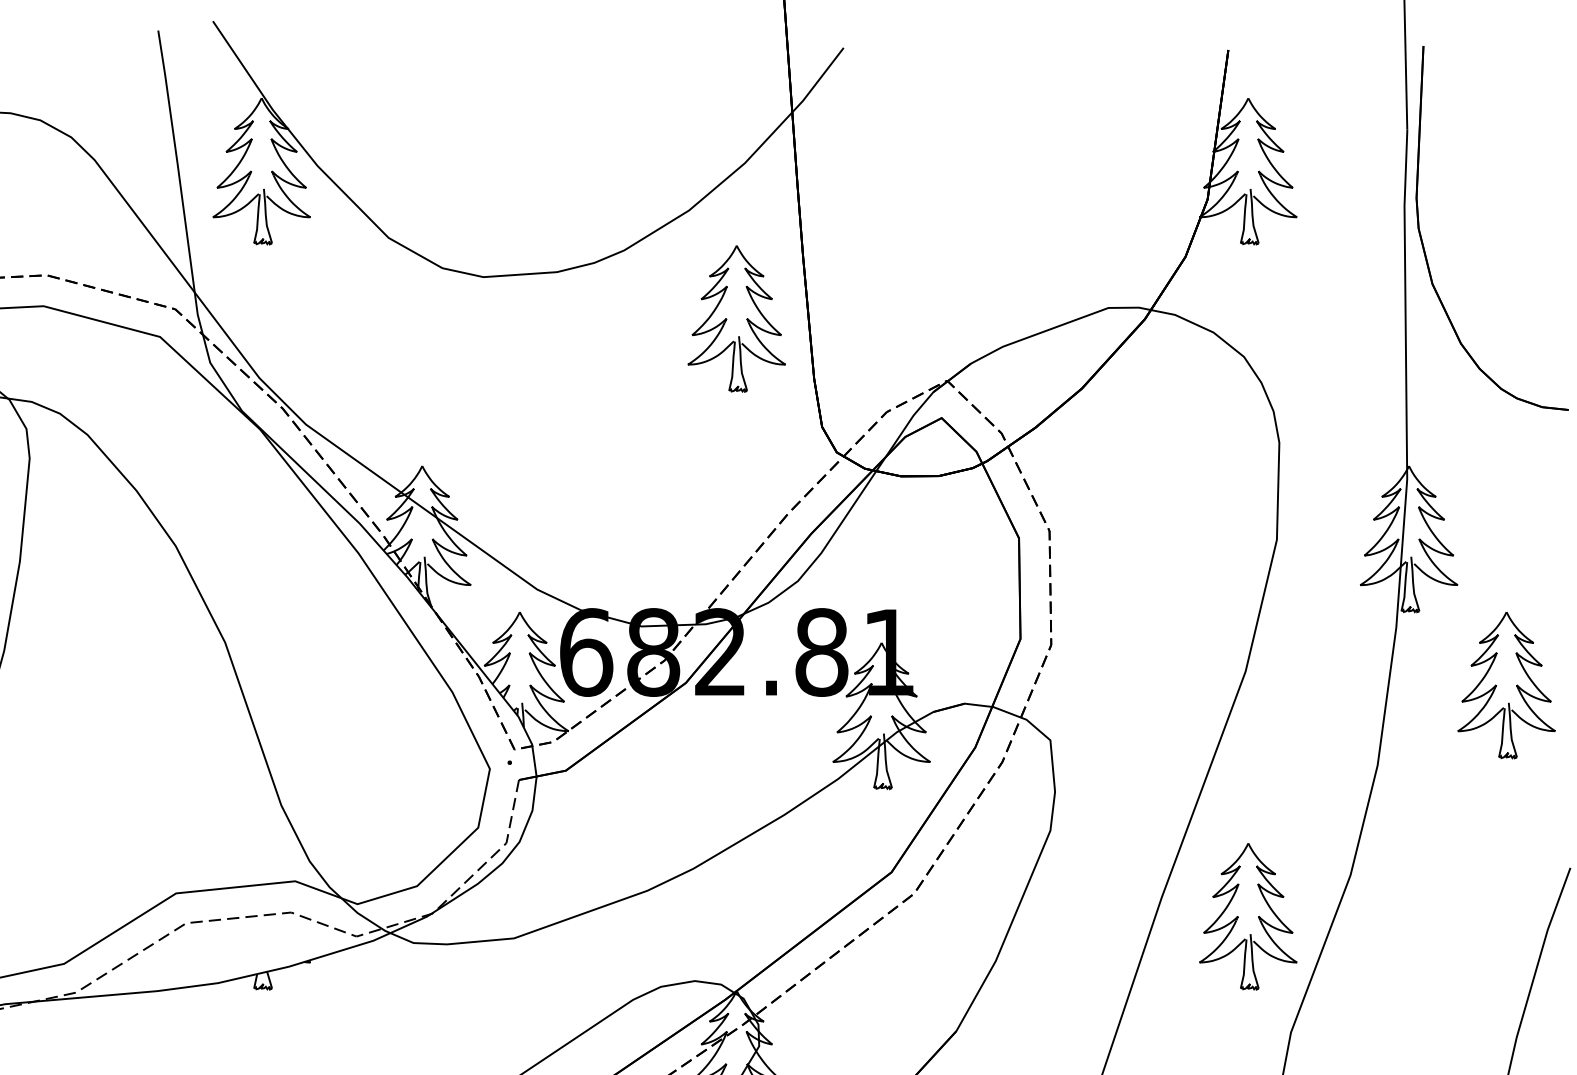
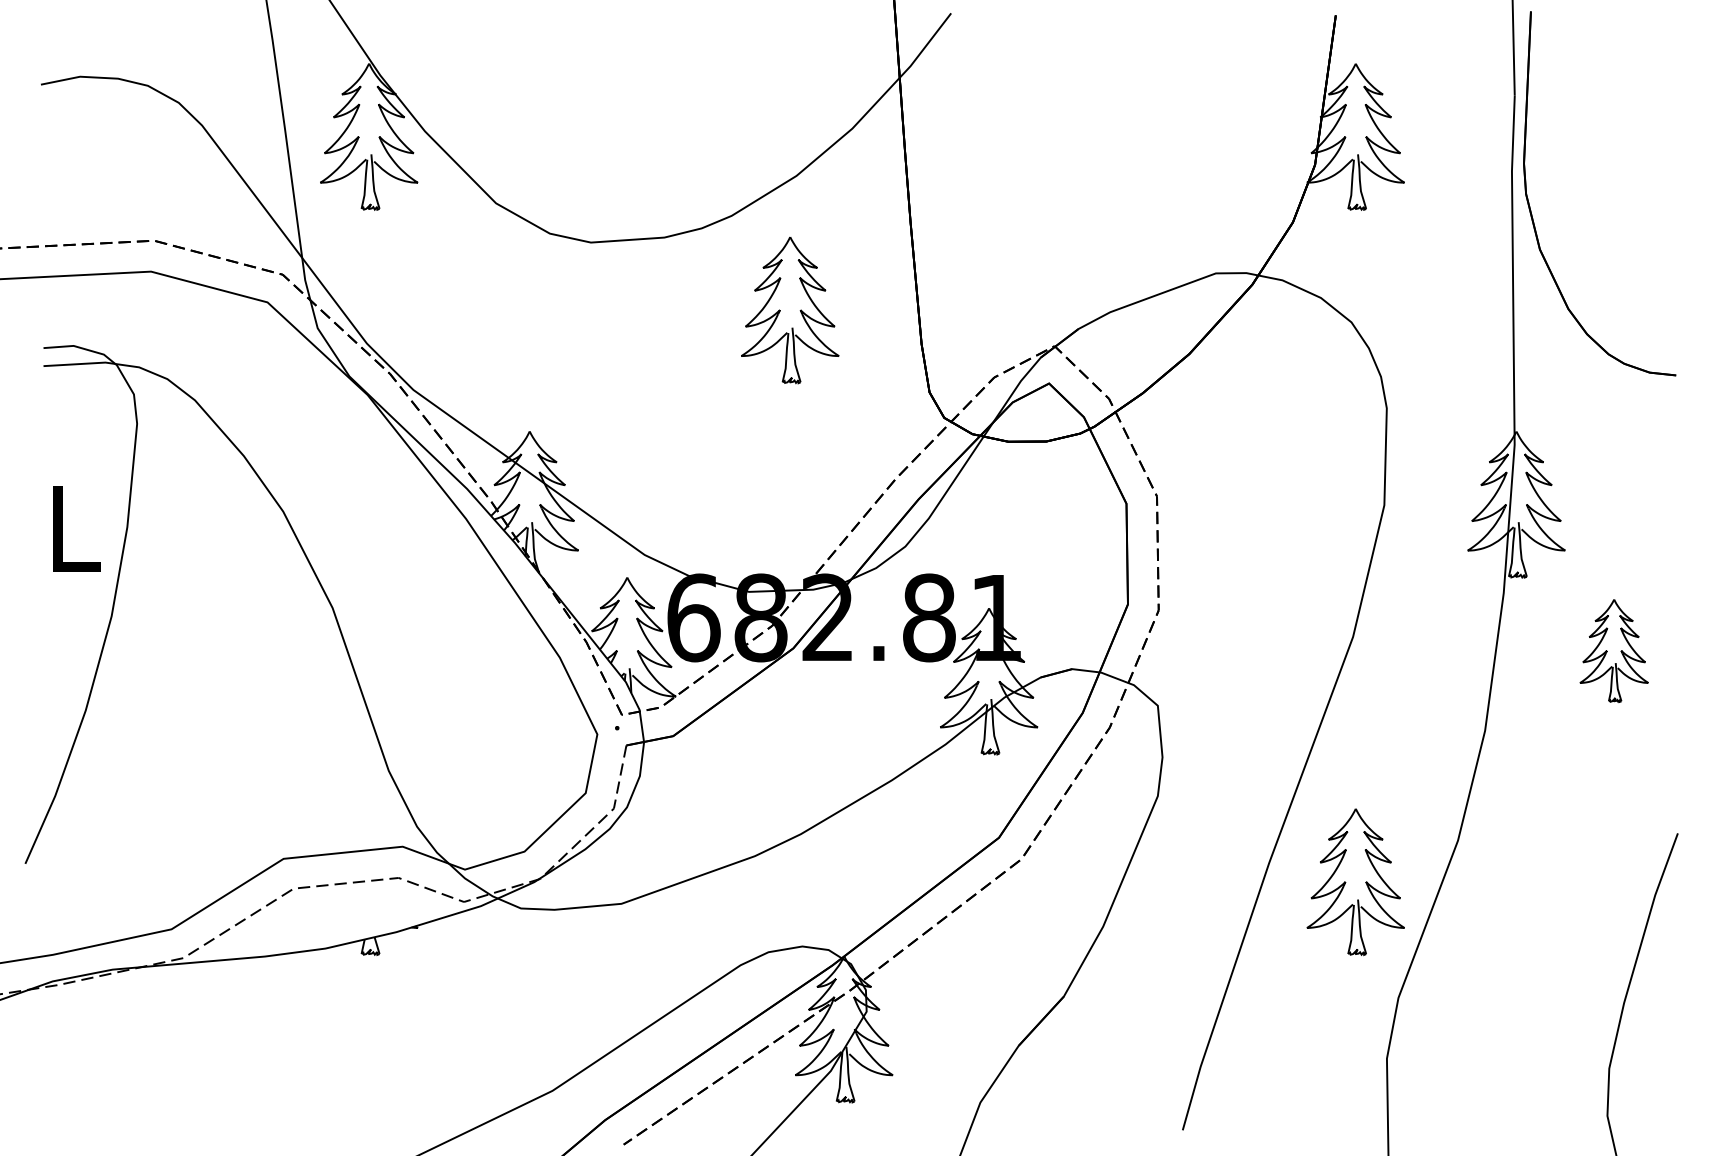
part: (737, 319) -> (790, 310), moved
part: (1507, 685) -> (1614, 650), size x0.7

